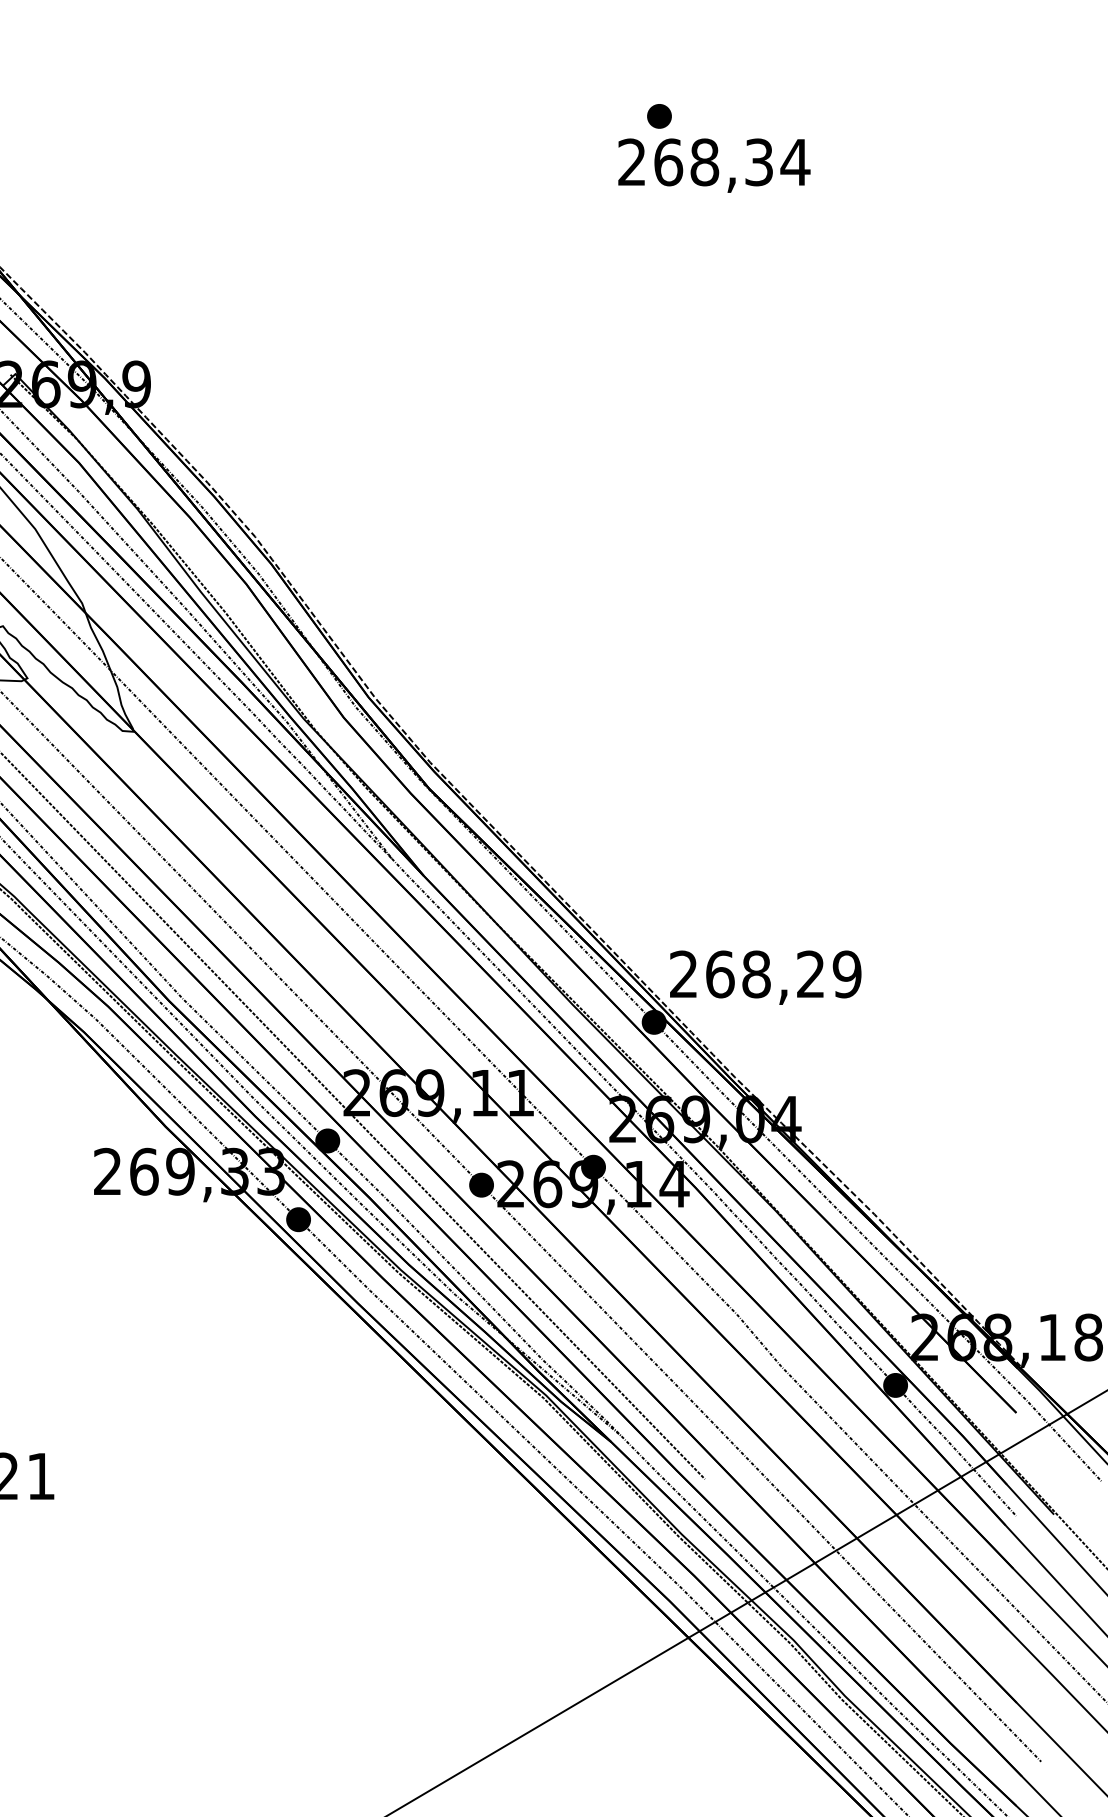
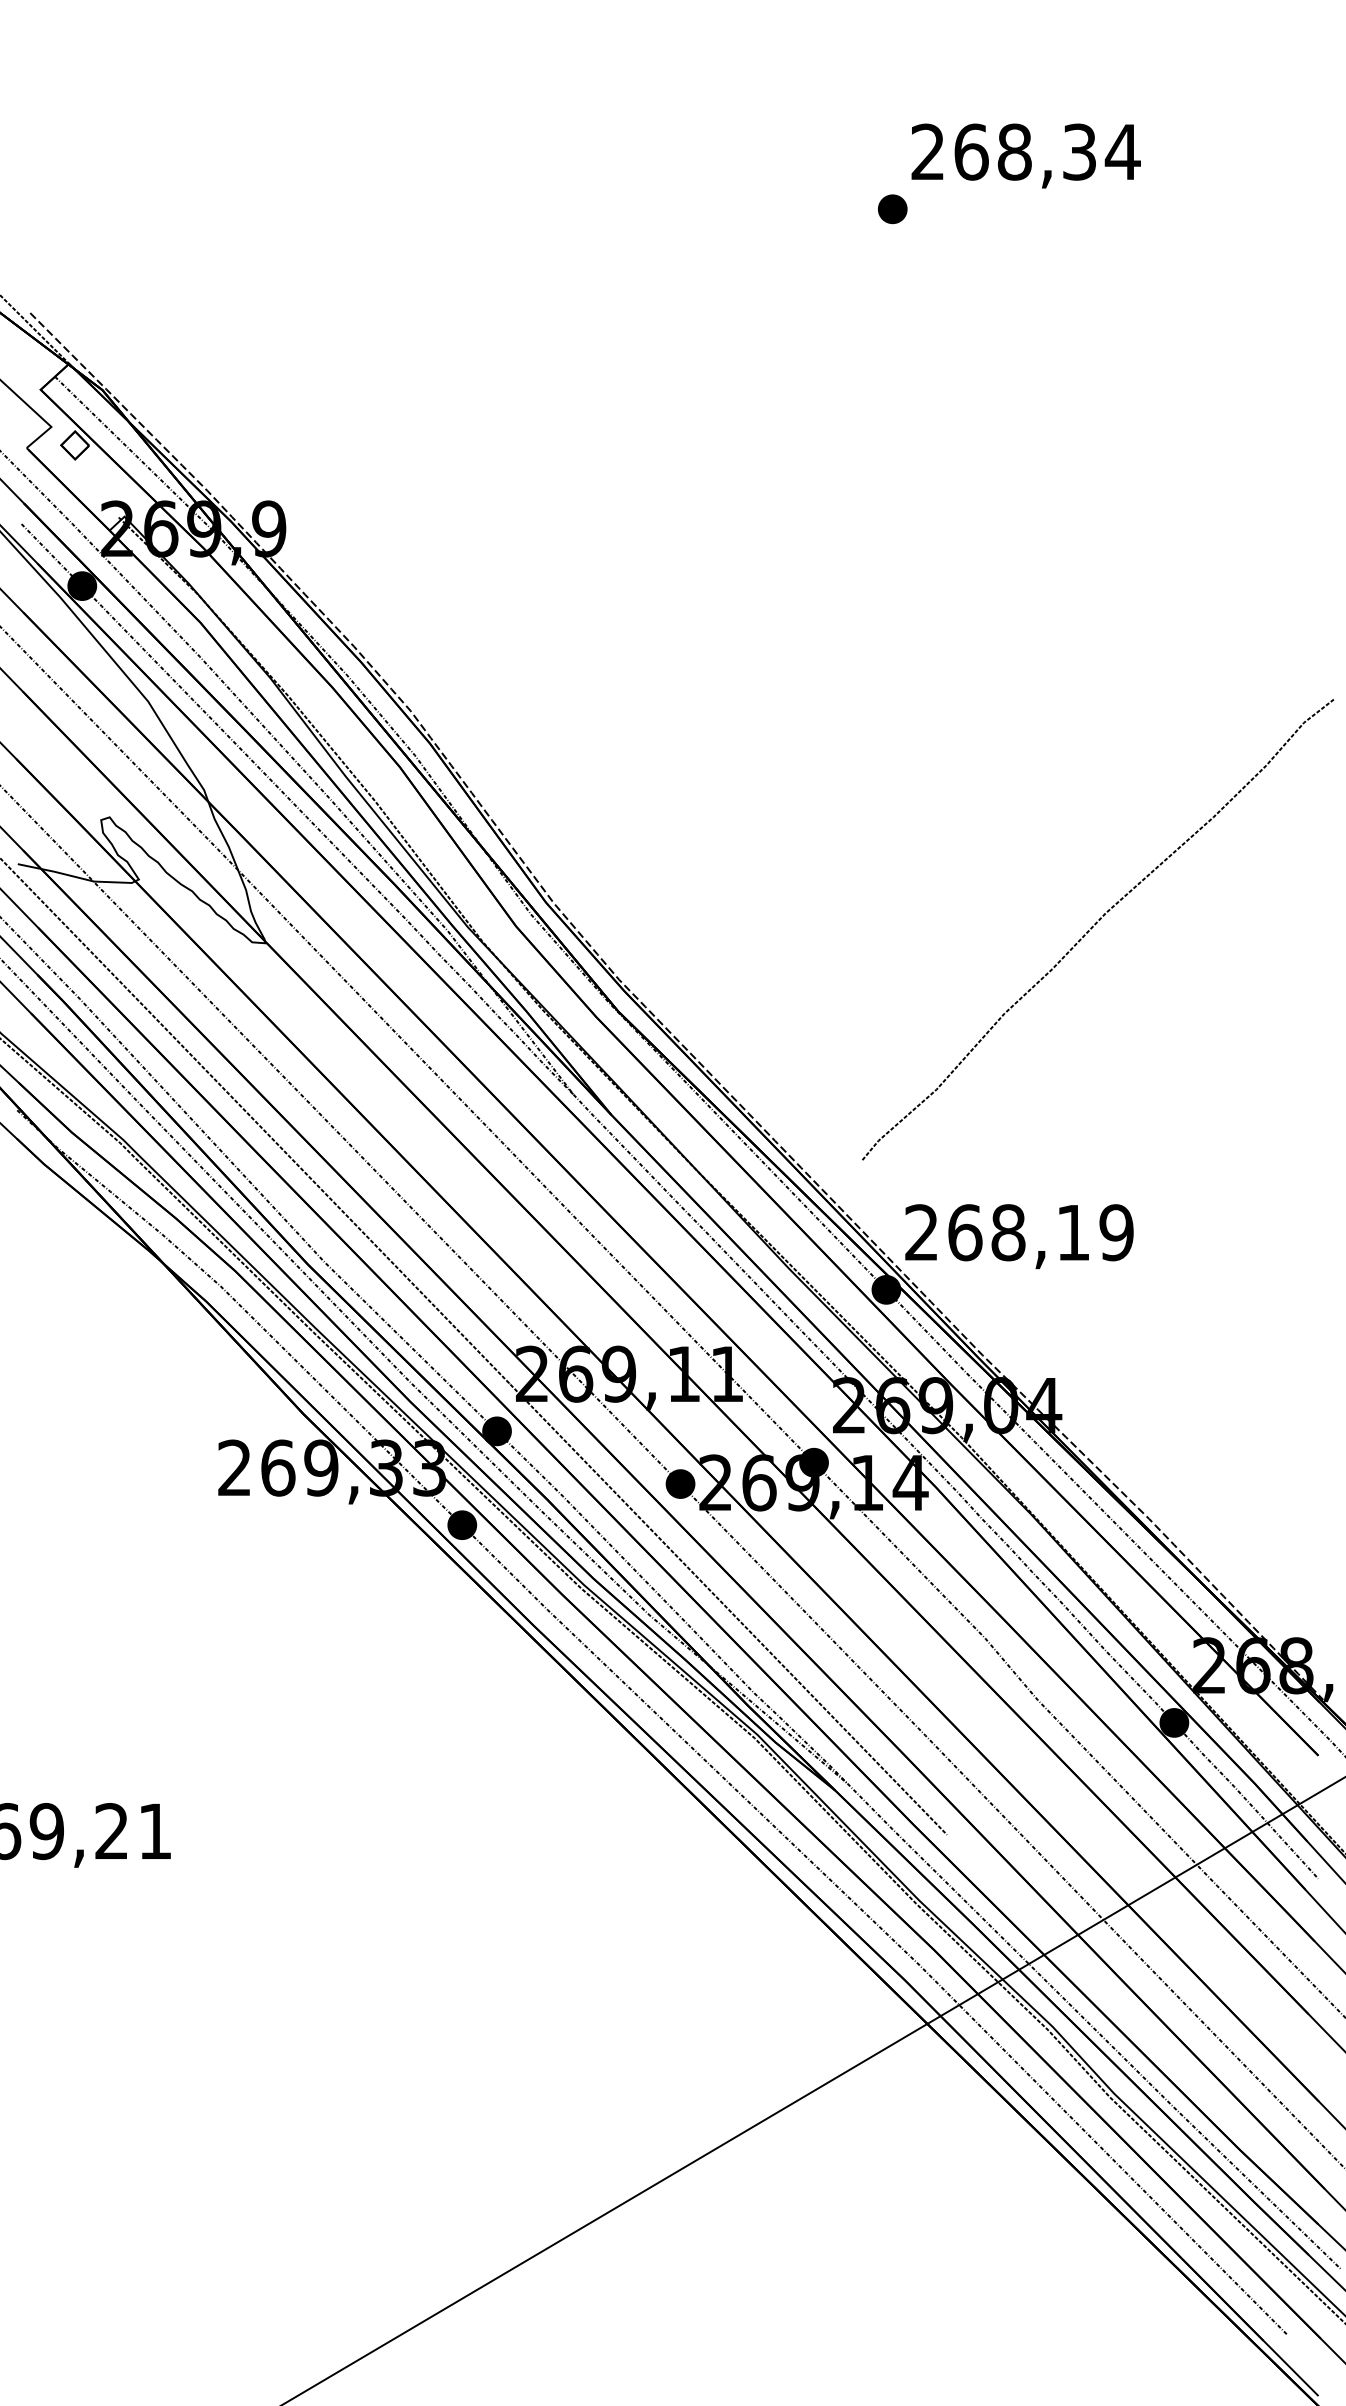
text: (713, 165) -> (1025, 155), moved
curve: (829, 716) -> (1095, 925), added
text: (810, 974) -> (1072, 1232), 268,29 -> 268,19

